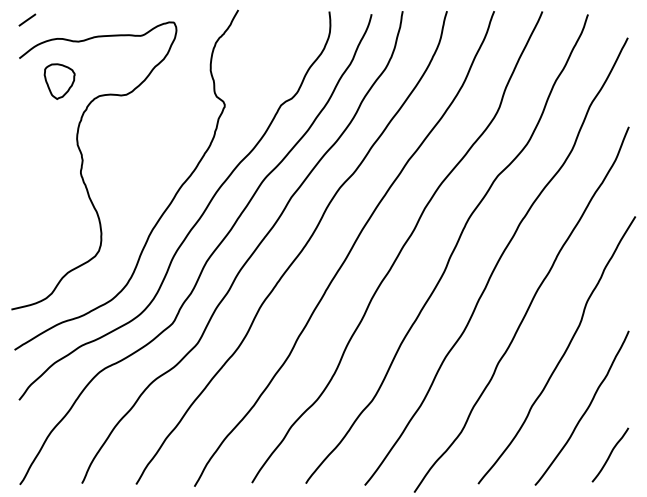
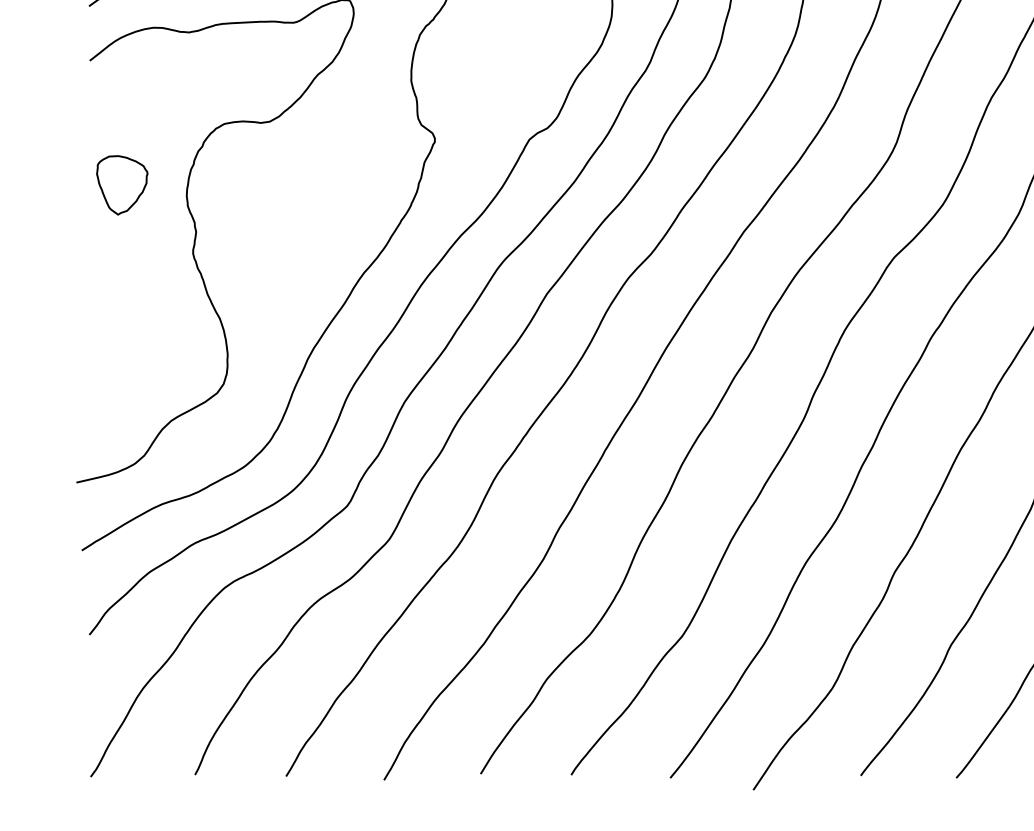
part: (59, 81) -> (121, 185), moved

